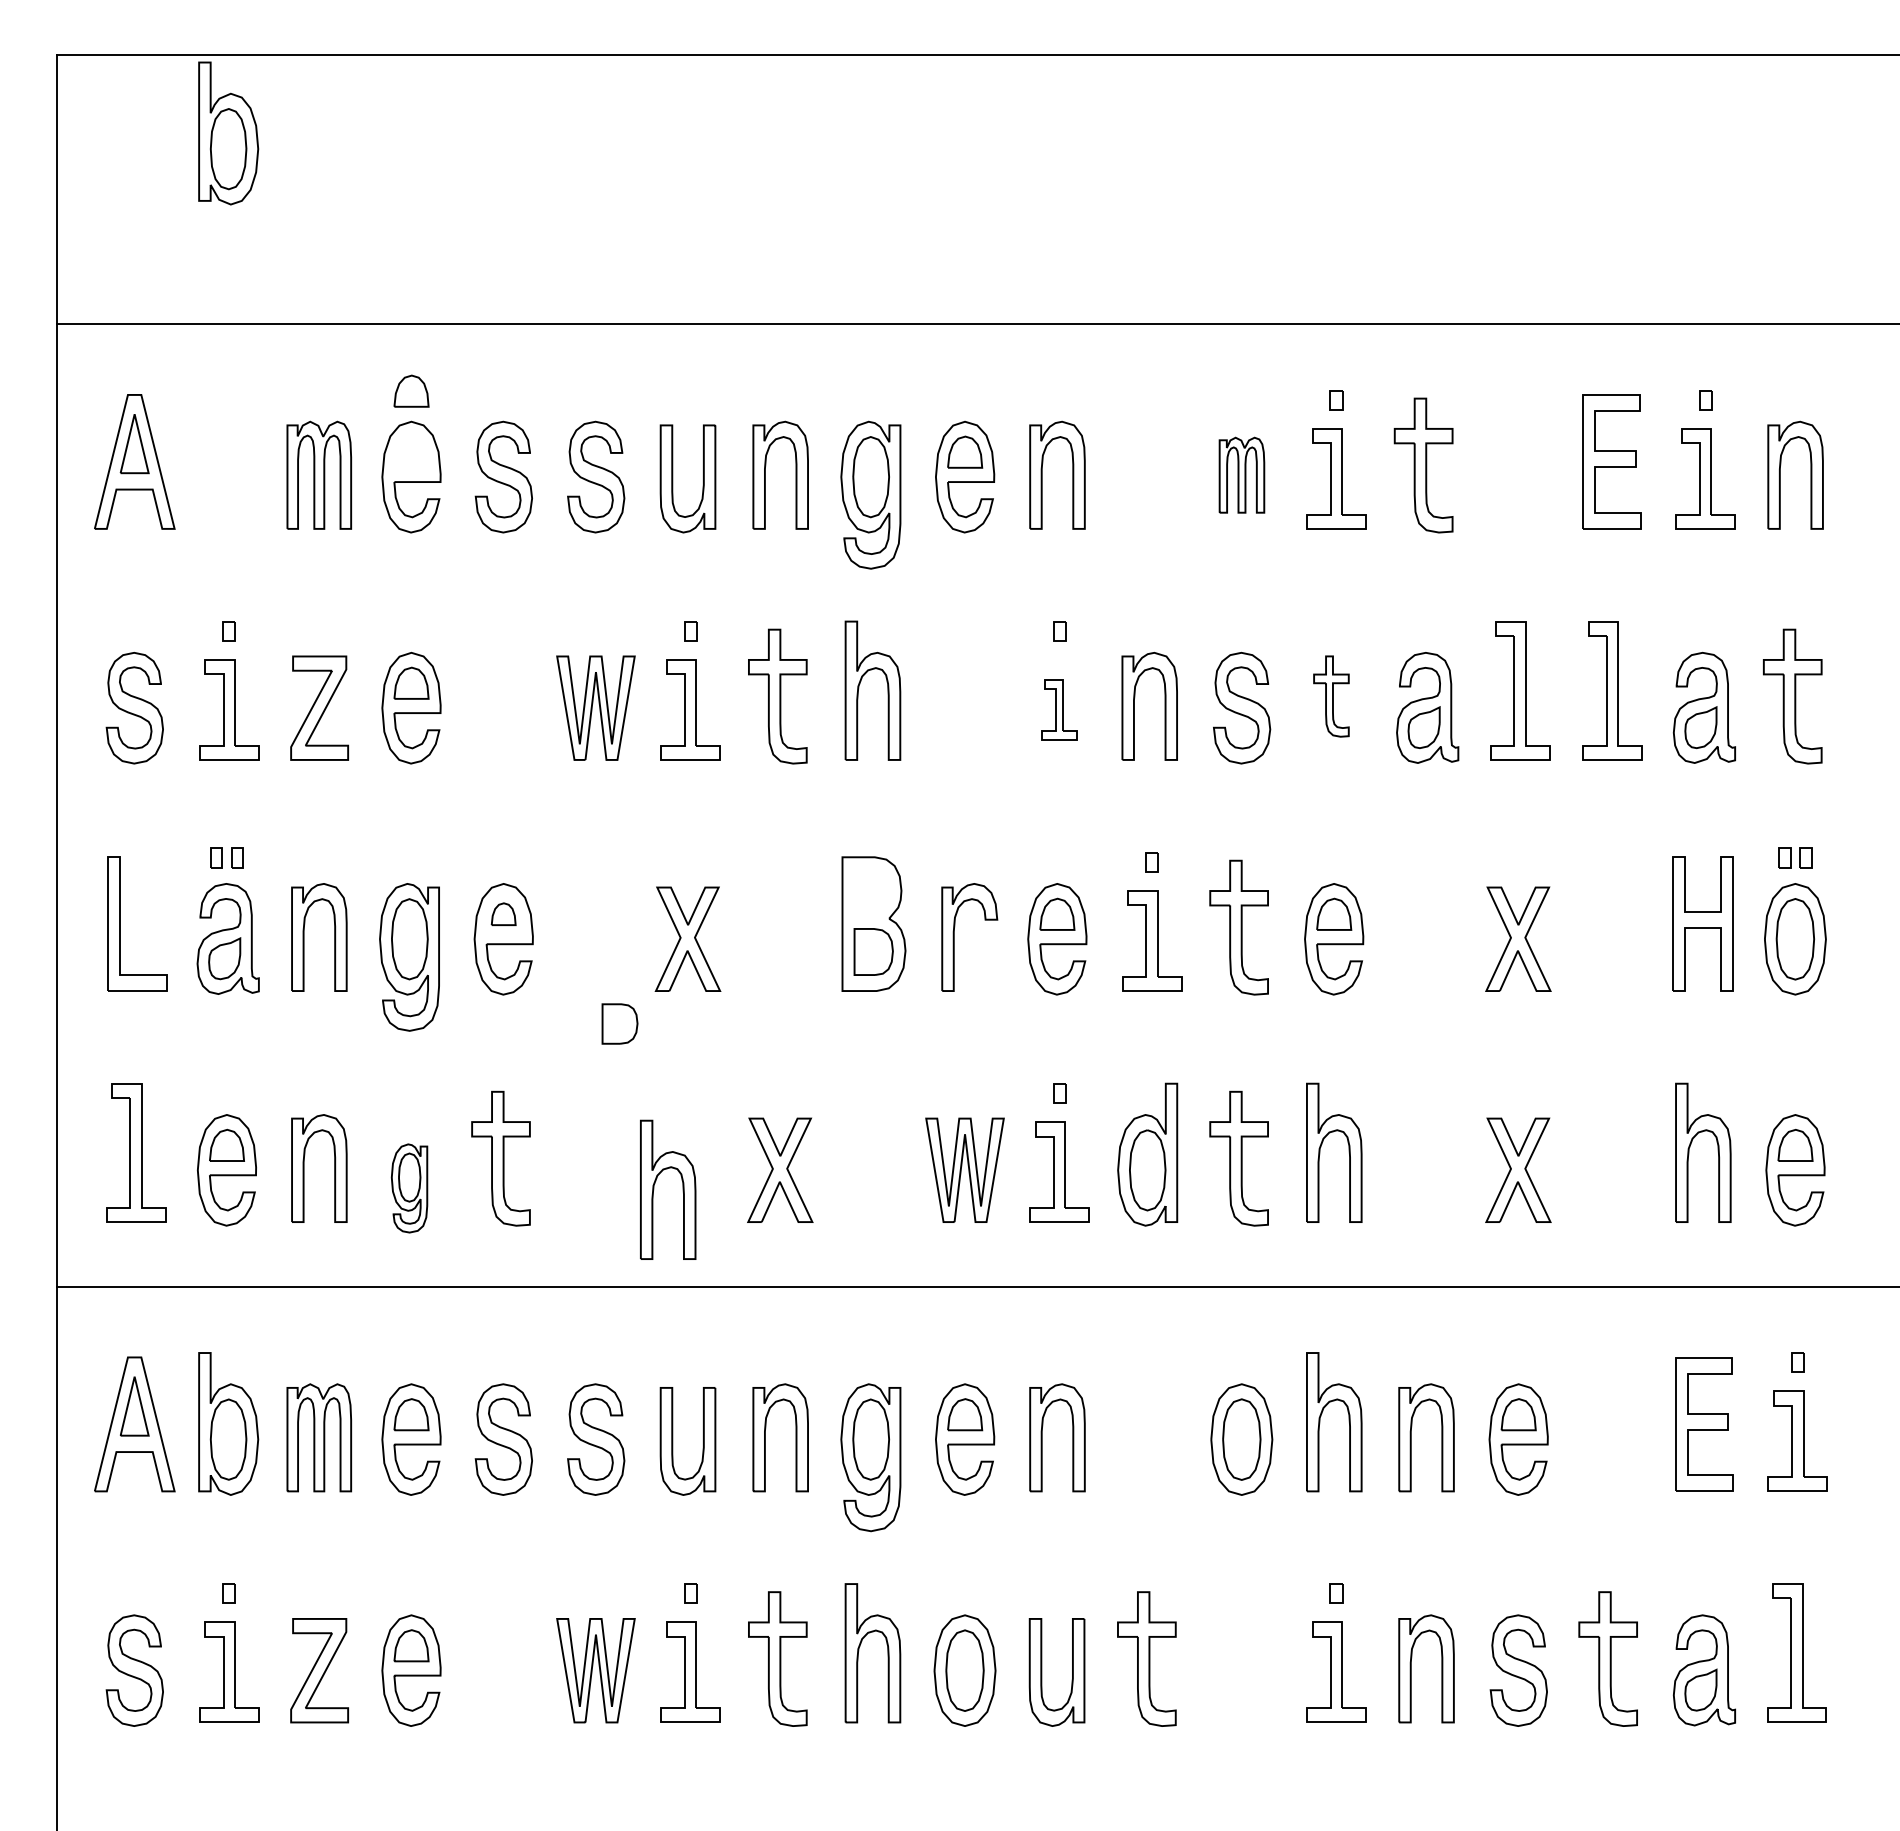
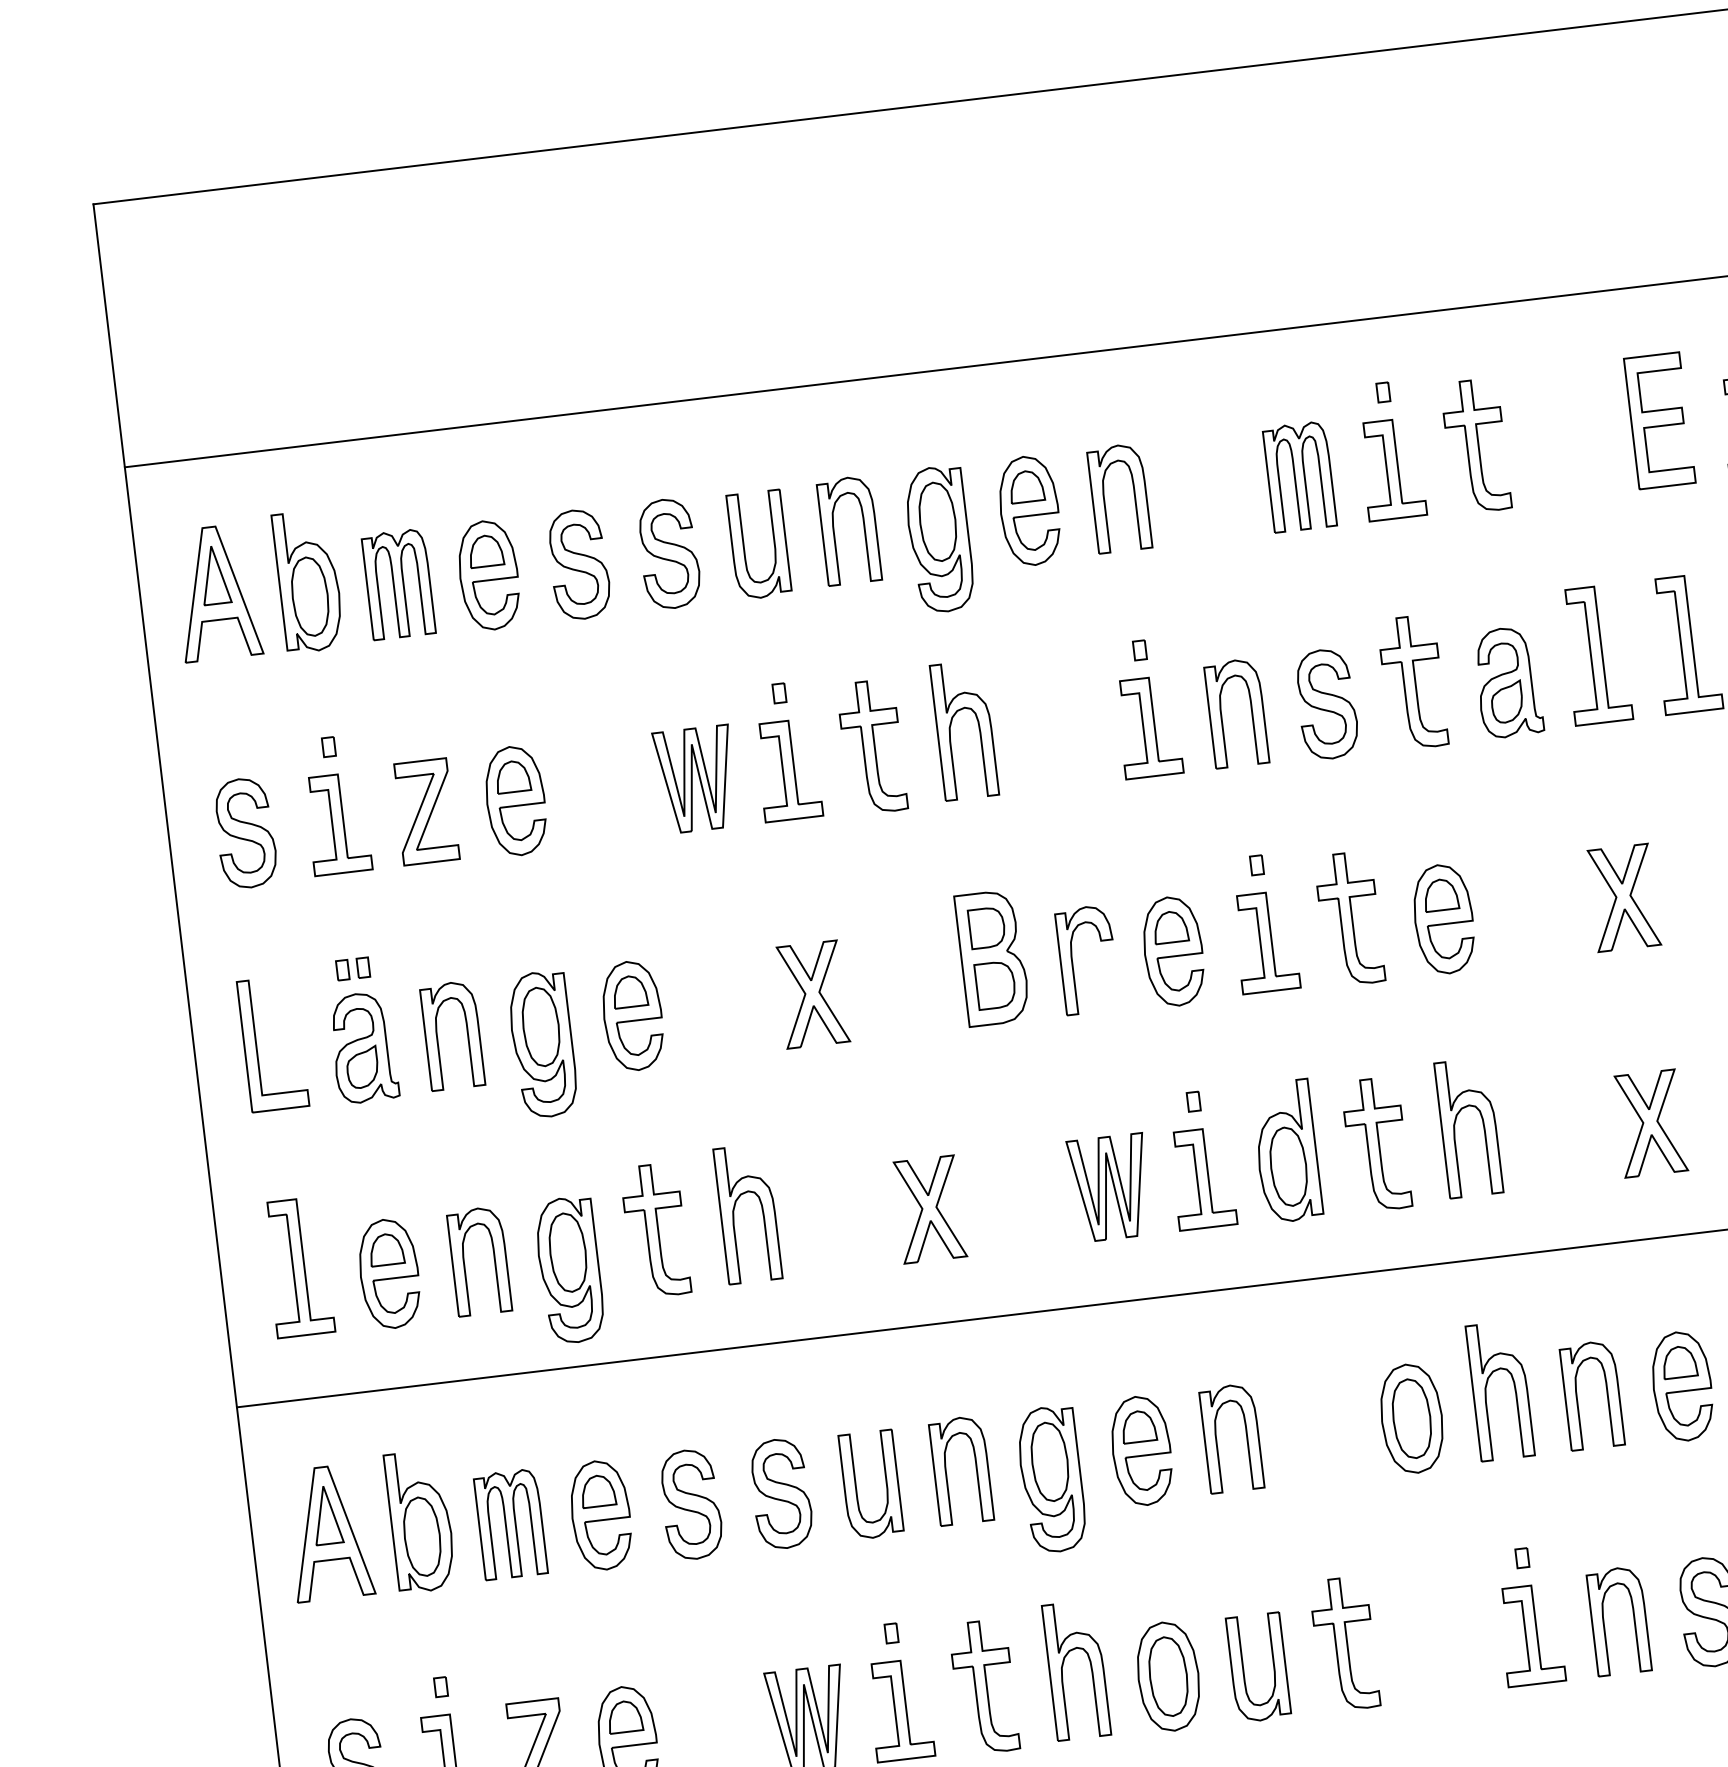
part: (228, 133) -> (308, 581), moved
part: (411, 390) -> (485, 550), moved
part: (1241, 474) -> (1299, 476), size x1.43
part: (1331, 696) -> (1412, 682), size x1.67
part: (1059, 709) -> (1148, 726), size x1.67
part: (503, 913) -> (629, 990), size x1.43
part: (619, 1023) -> (986, 927), moved
part: (409, 1188) -> (569, 1270), size x1.67
part: (654, 1189) -> (734, 1215), moved

